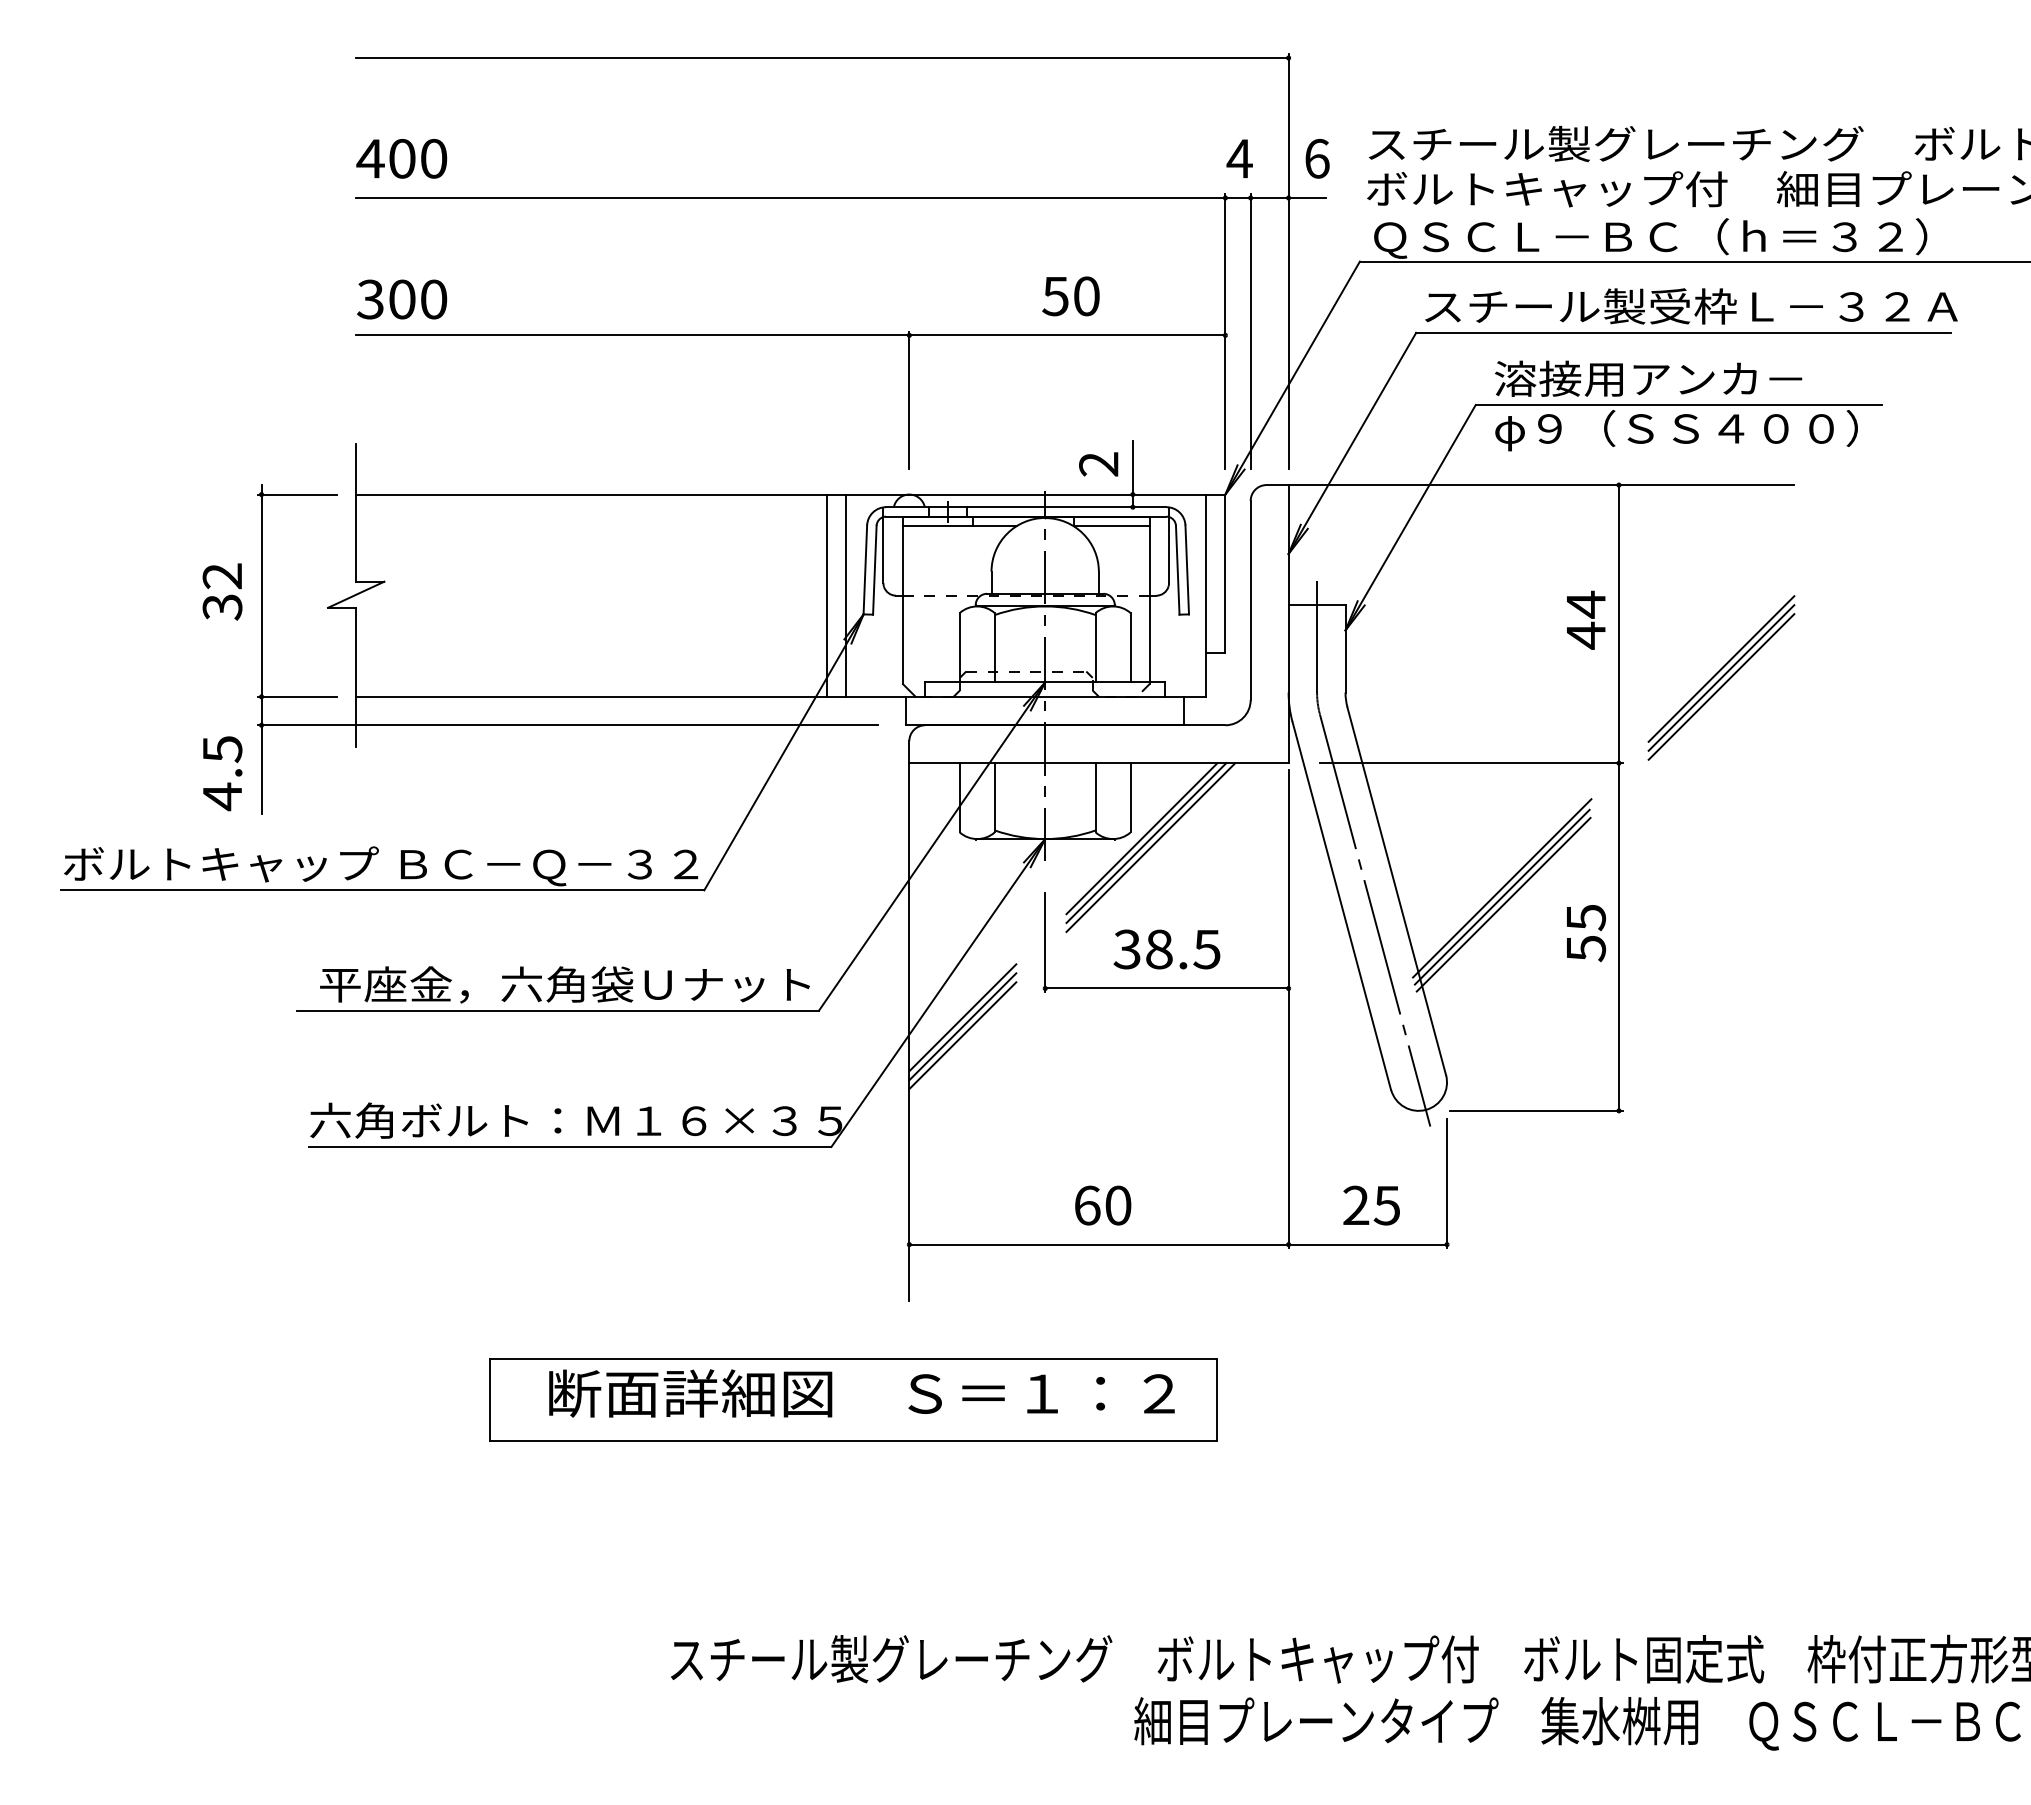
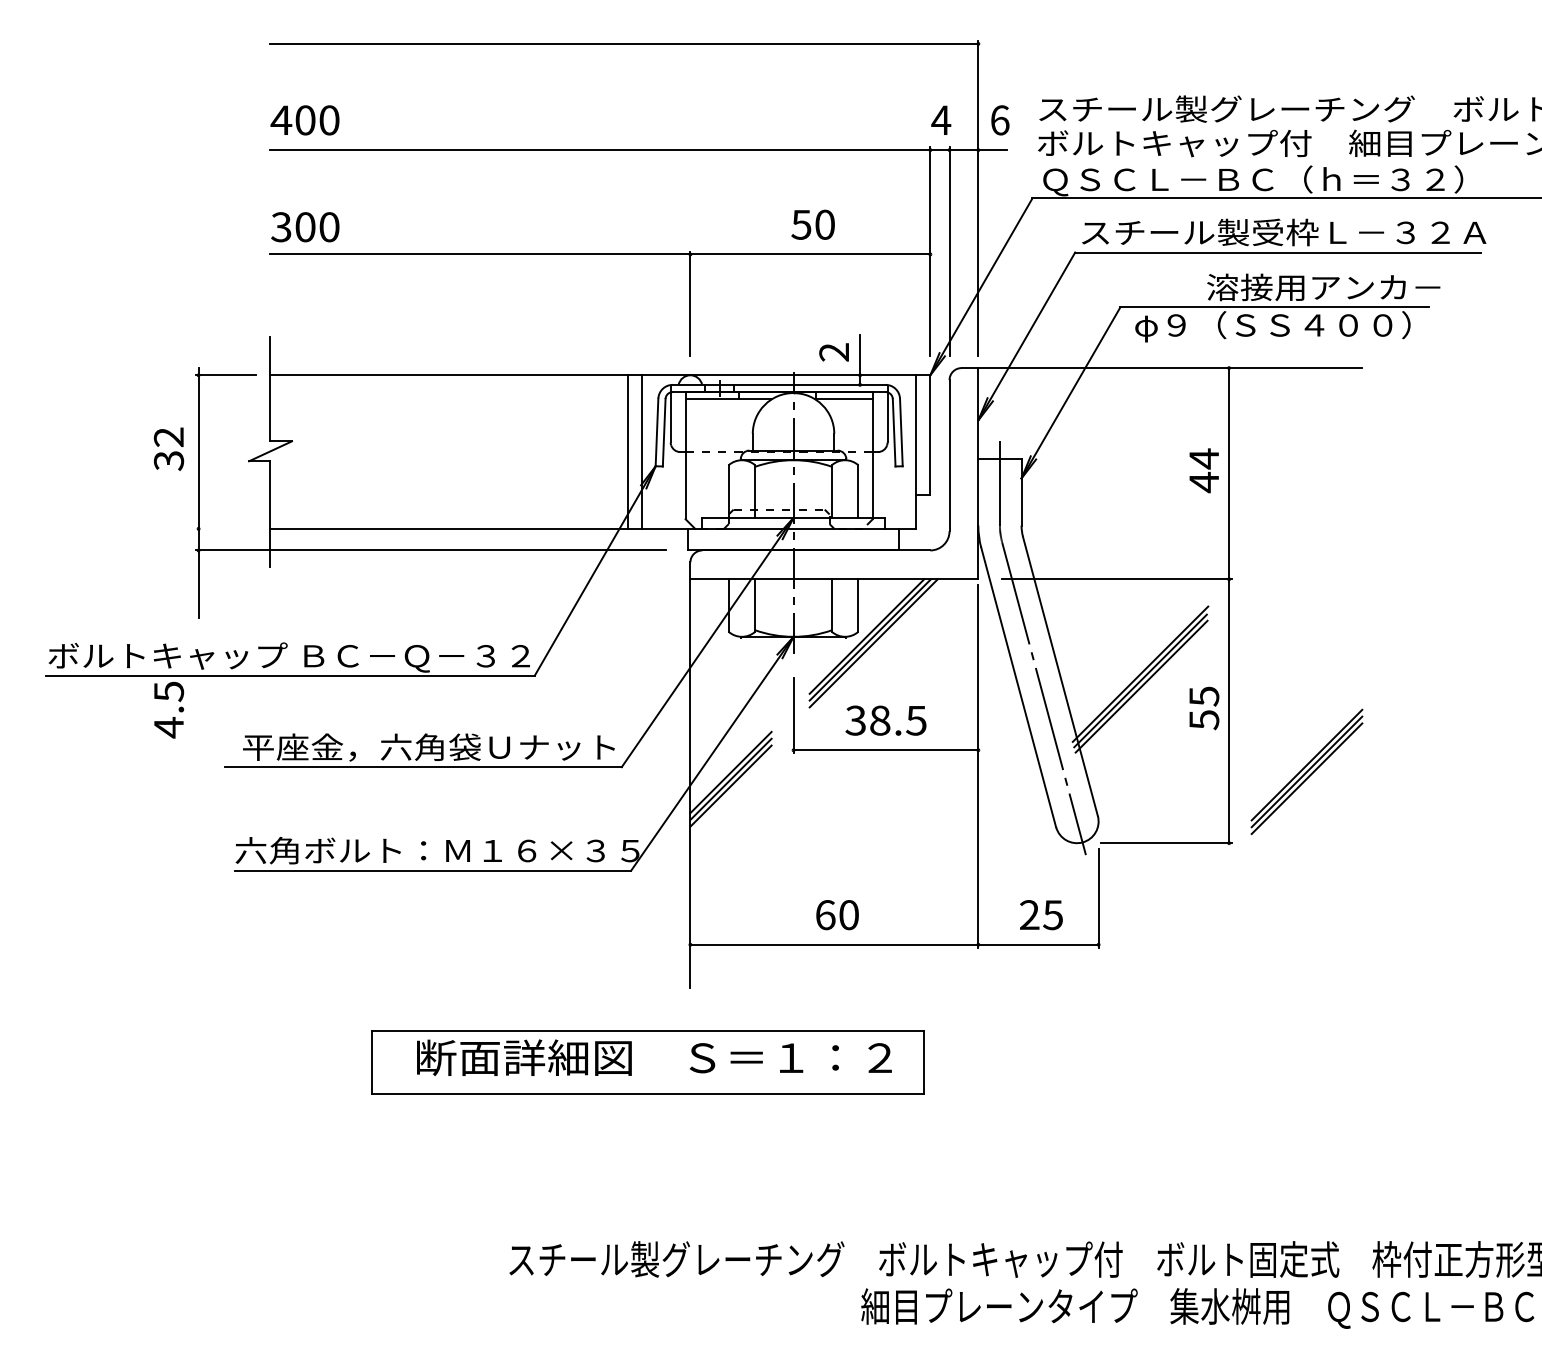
text: (1648, 378) -> (1323, 287), moved
part: (1721, 677) -> (1306, 771), moved
line: (297, 696) -> (225, 528), removed
text: (222, 773) -> (168, 710), moved

